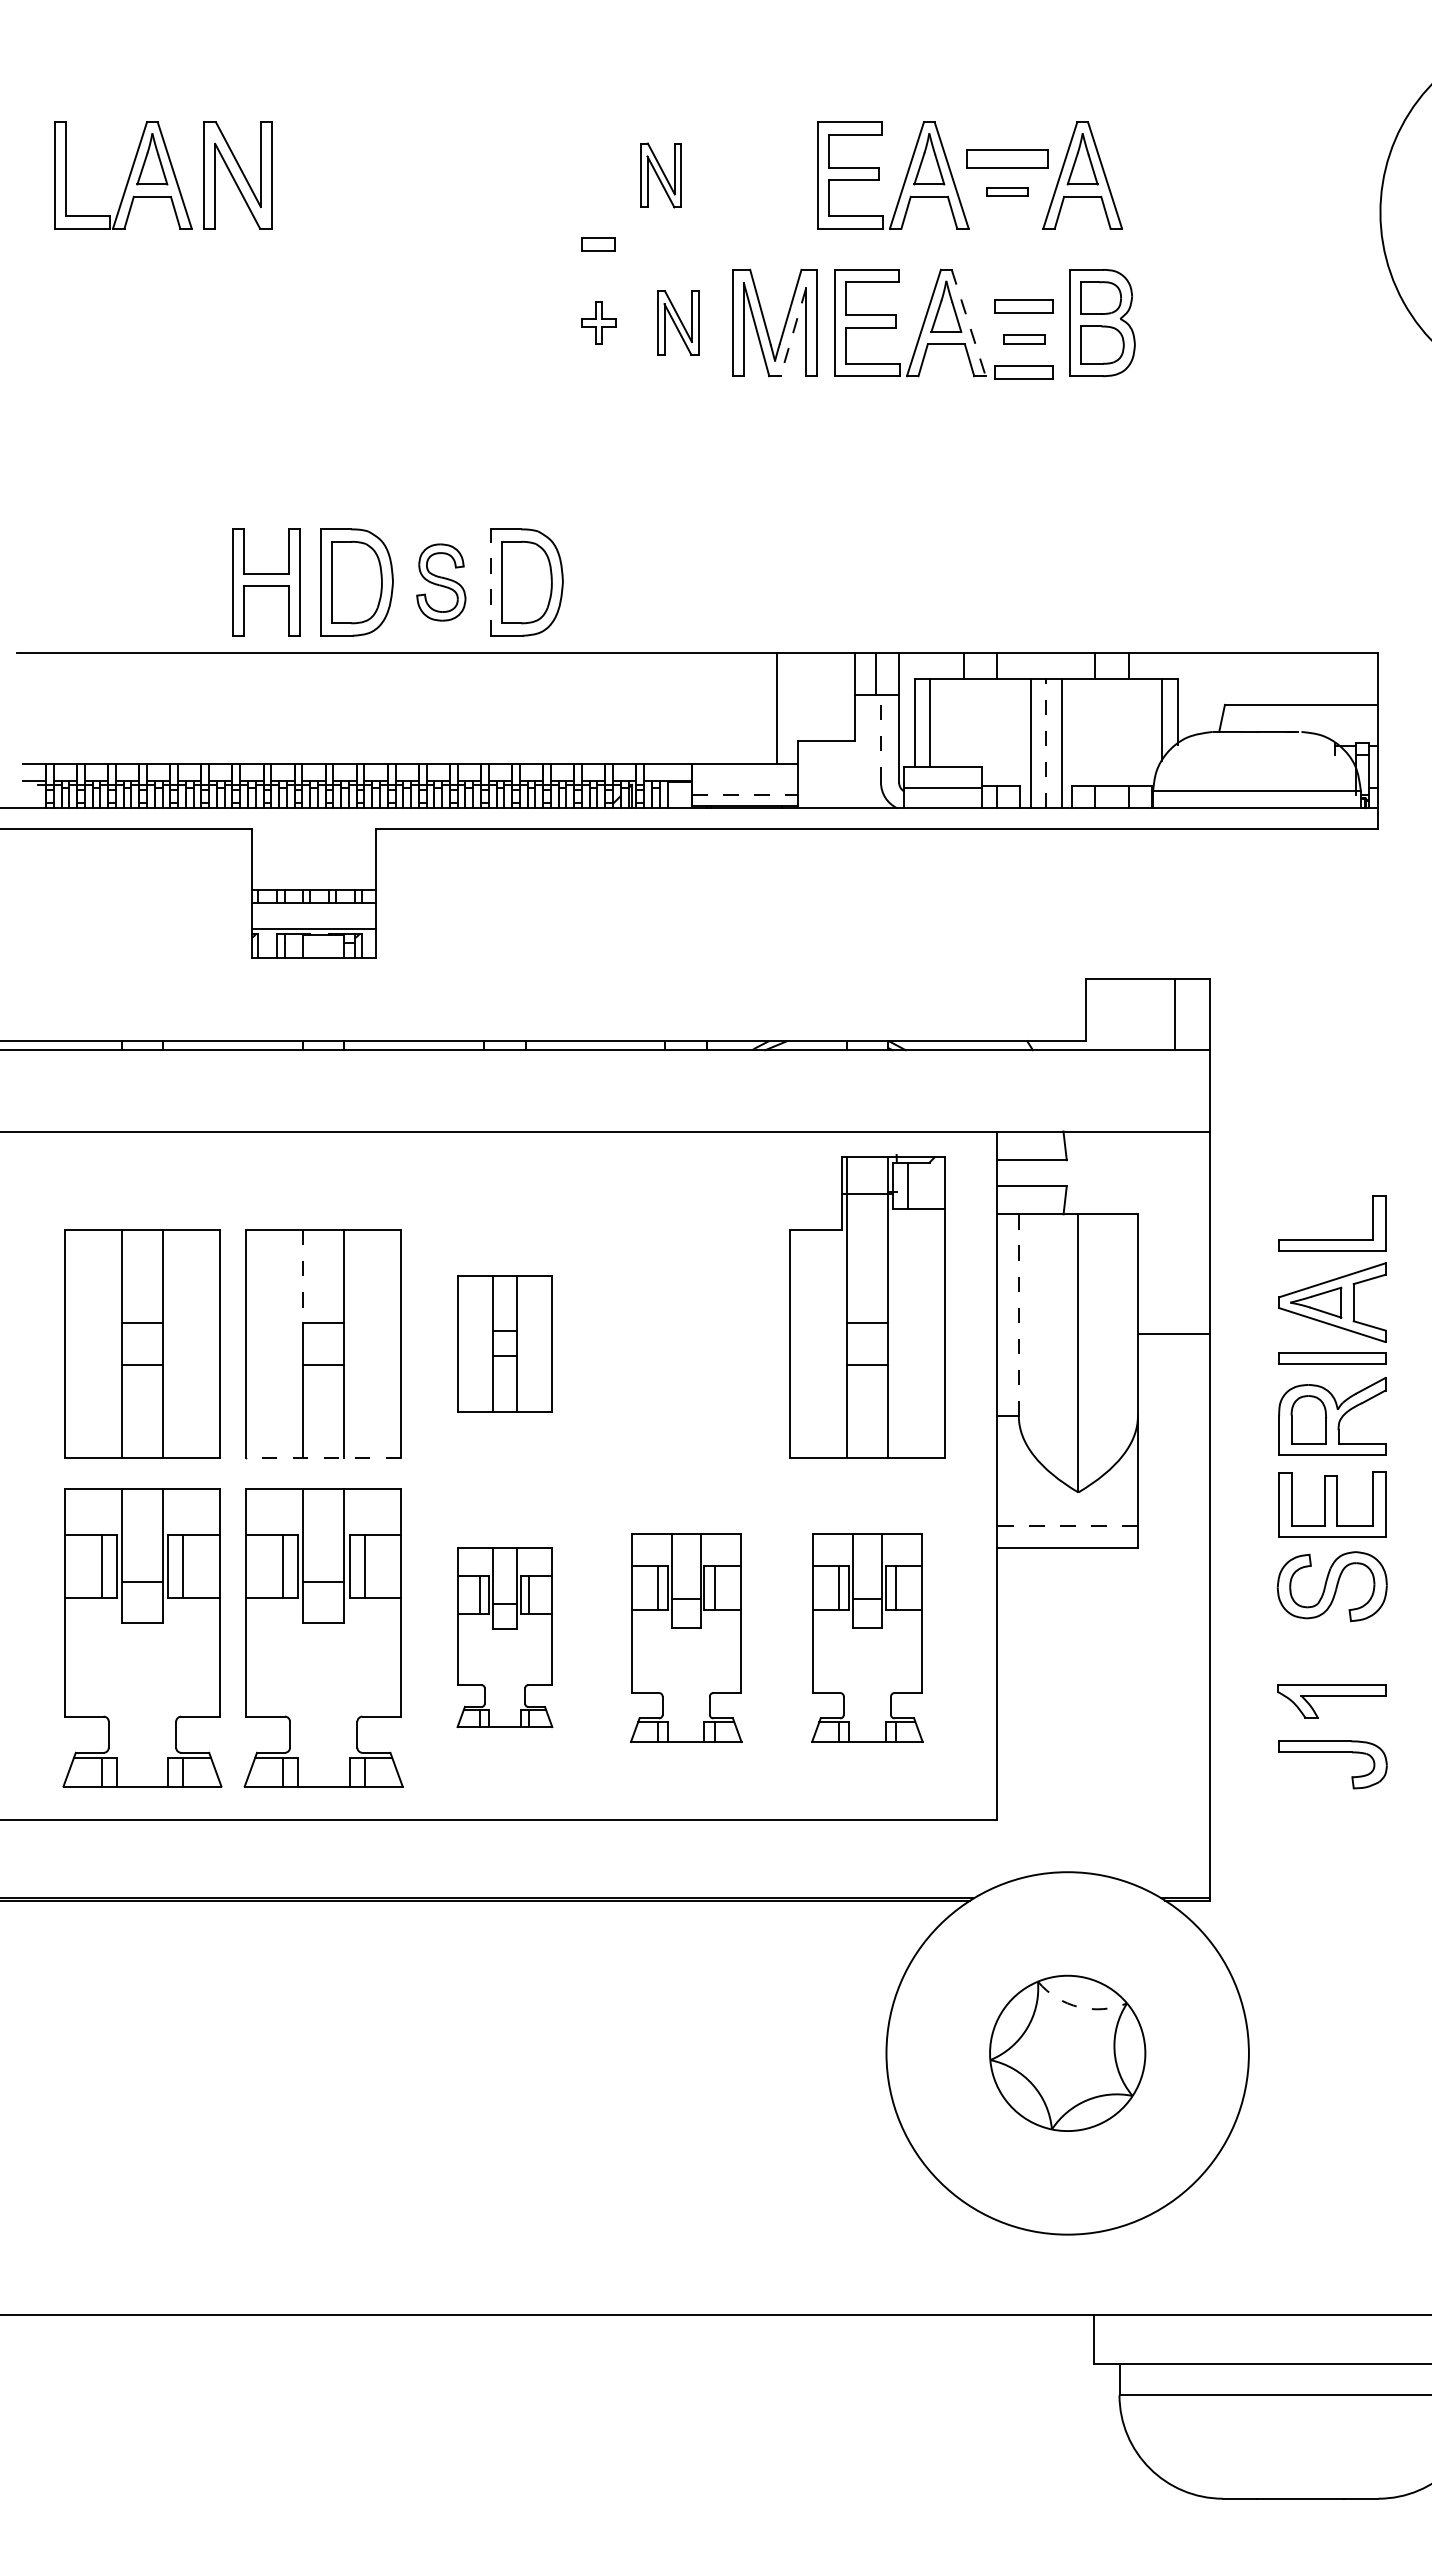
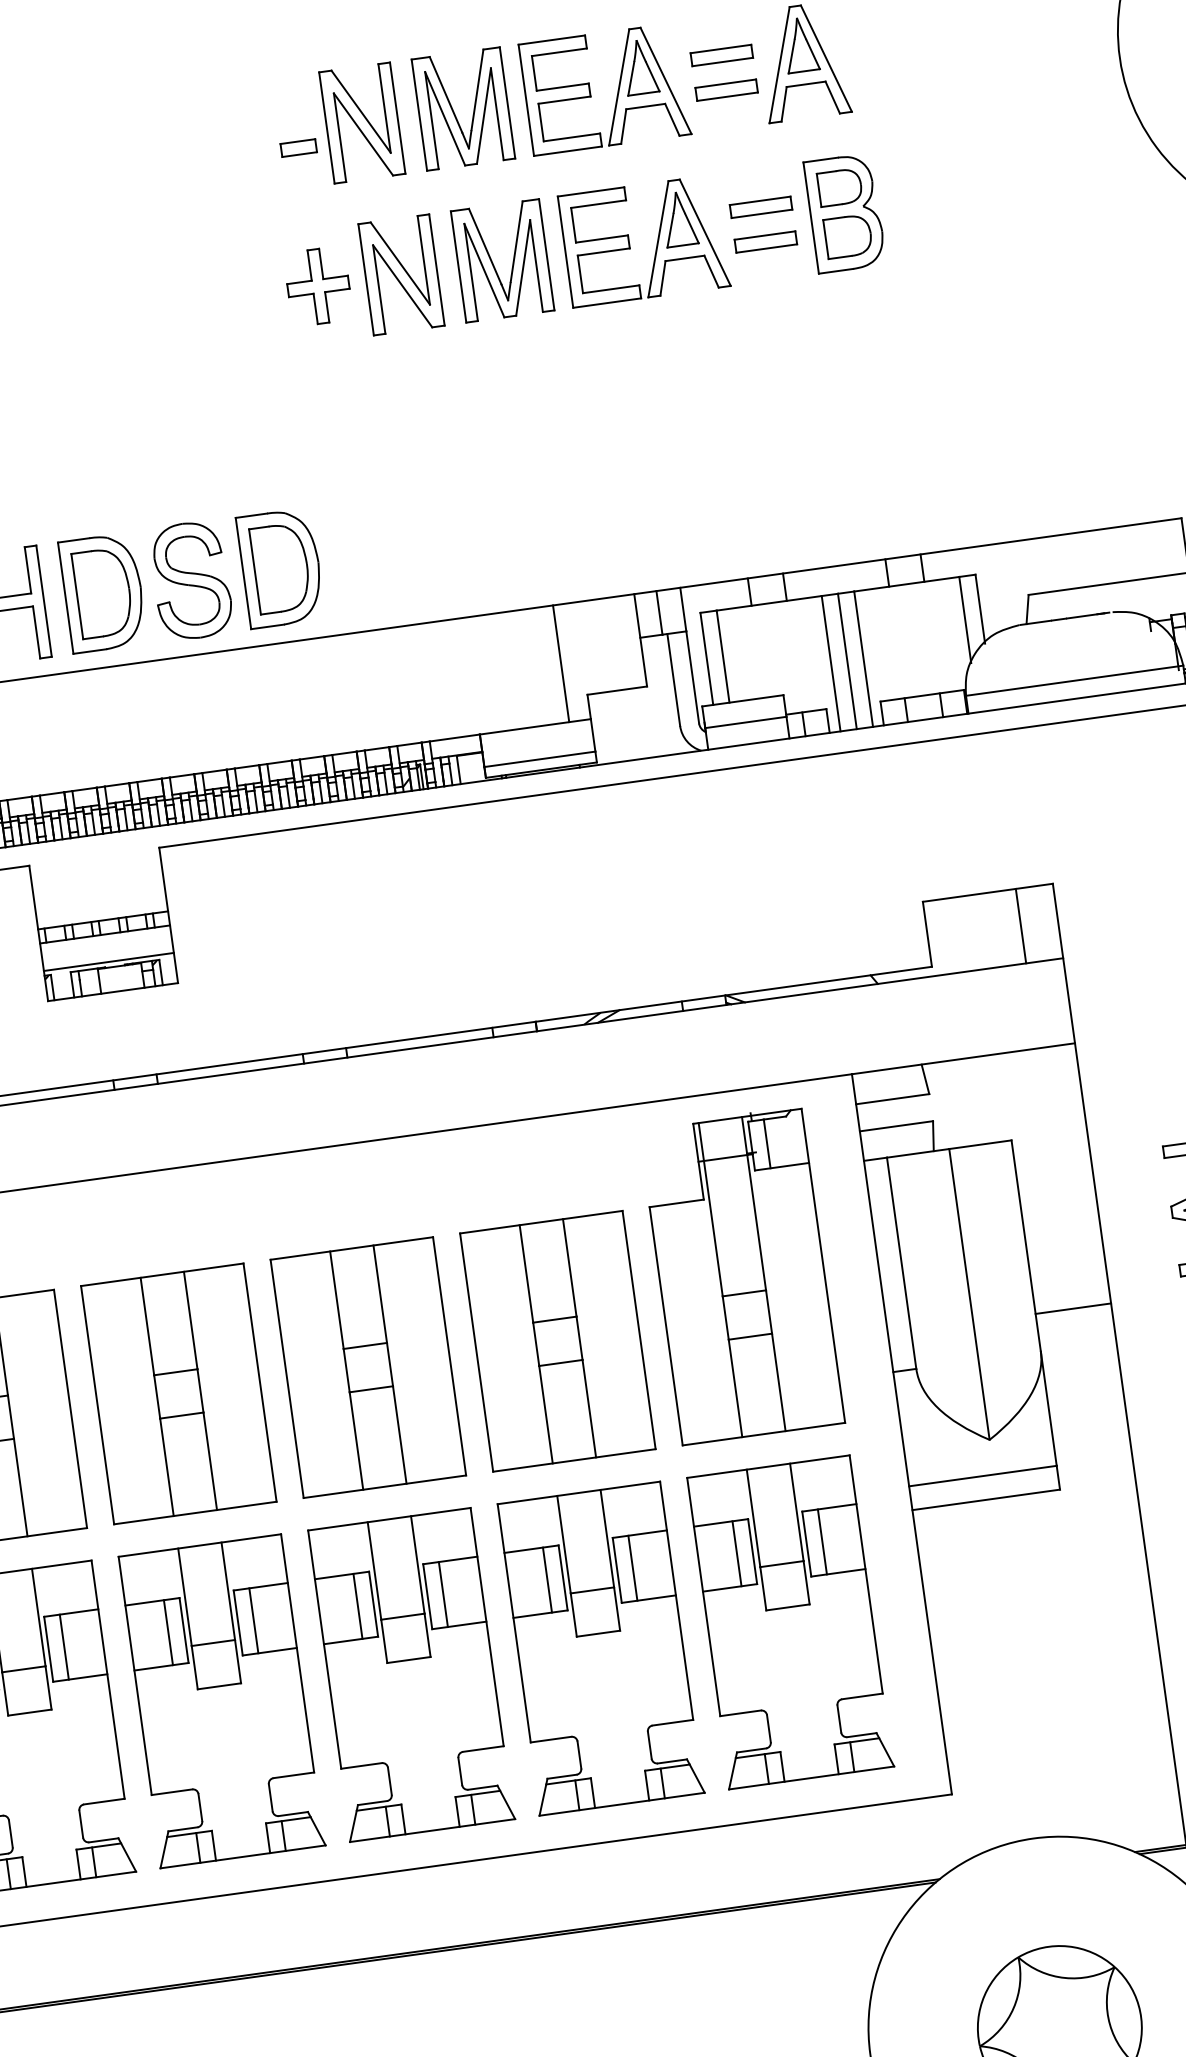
part: (1006, 158) -> (720, 55), size x0.71
part: (660, 175) -> (361, 123), size x1.67
part: (749, 177) -> (454, 112), added
part: (1006, 191) -> (725, 89), size x1.43
part: (598, 244) -> (298, 147), moved
part: (598, 322) -> (317, 285), size x1.67
part: (677, 322) -> (400, 274), size x1.67
line: (968, 323) -> (705, 233), dashed -> solid
line: (793, 332) -> (523, 268), dashed -> solid
part: (1023, 339) -> (764, 242), size x1.43
part: (1023, 372) -> (769, 276), removed
part: (441, 582) -> (191, 580), size x1.43
line: (491, 582) -> (243, 573), dashed -> solid
line: (880, 738) -> (673, 680), dashed -> solid
line: (1046, 743) -> (847, 661), dashed -> solid
line: (745, 795) -> (540, 759), dashed -> solid
line: (303, 1276) -> (147, 1326), dashed -> solid
line: (1018, 1315) -> (901, 1263), dashed -> solid
line: (1173, 1334) -> (1072, 1308), moved
part: (504, 1343) -> (367, 1367), size x1.67
part: (686, 1343) -> (558, 1340), added
line: (323, 1457) -> (195, 1512), dashed -> solid
line: (1067, 1525) -> (983, 1475), dashed -> solid
part: (504, 1637) -> (410, 1674), size x1.67
part: (686, 1637) -> (600, 1648), size x1.43
part: (867, 1637) -> (790, 1622), size x1.43
arc: (1079, 2007) -> (1065, 1978), dashed -> solid

